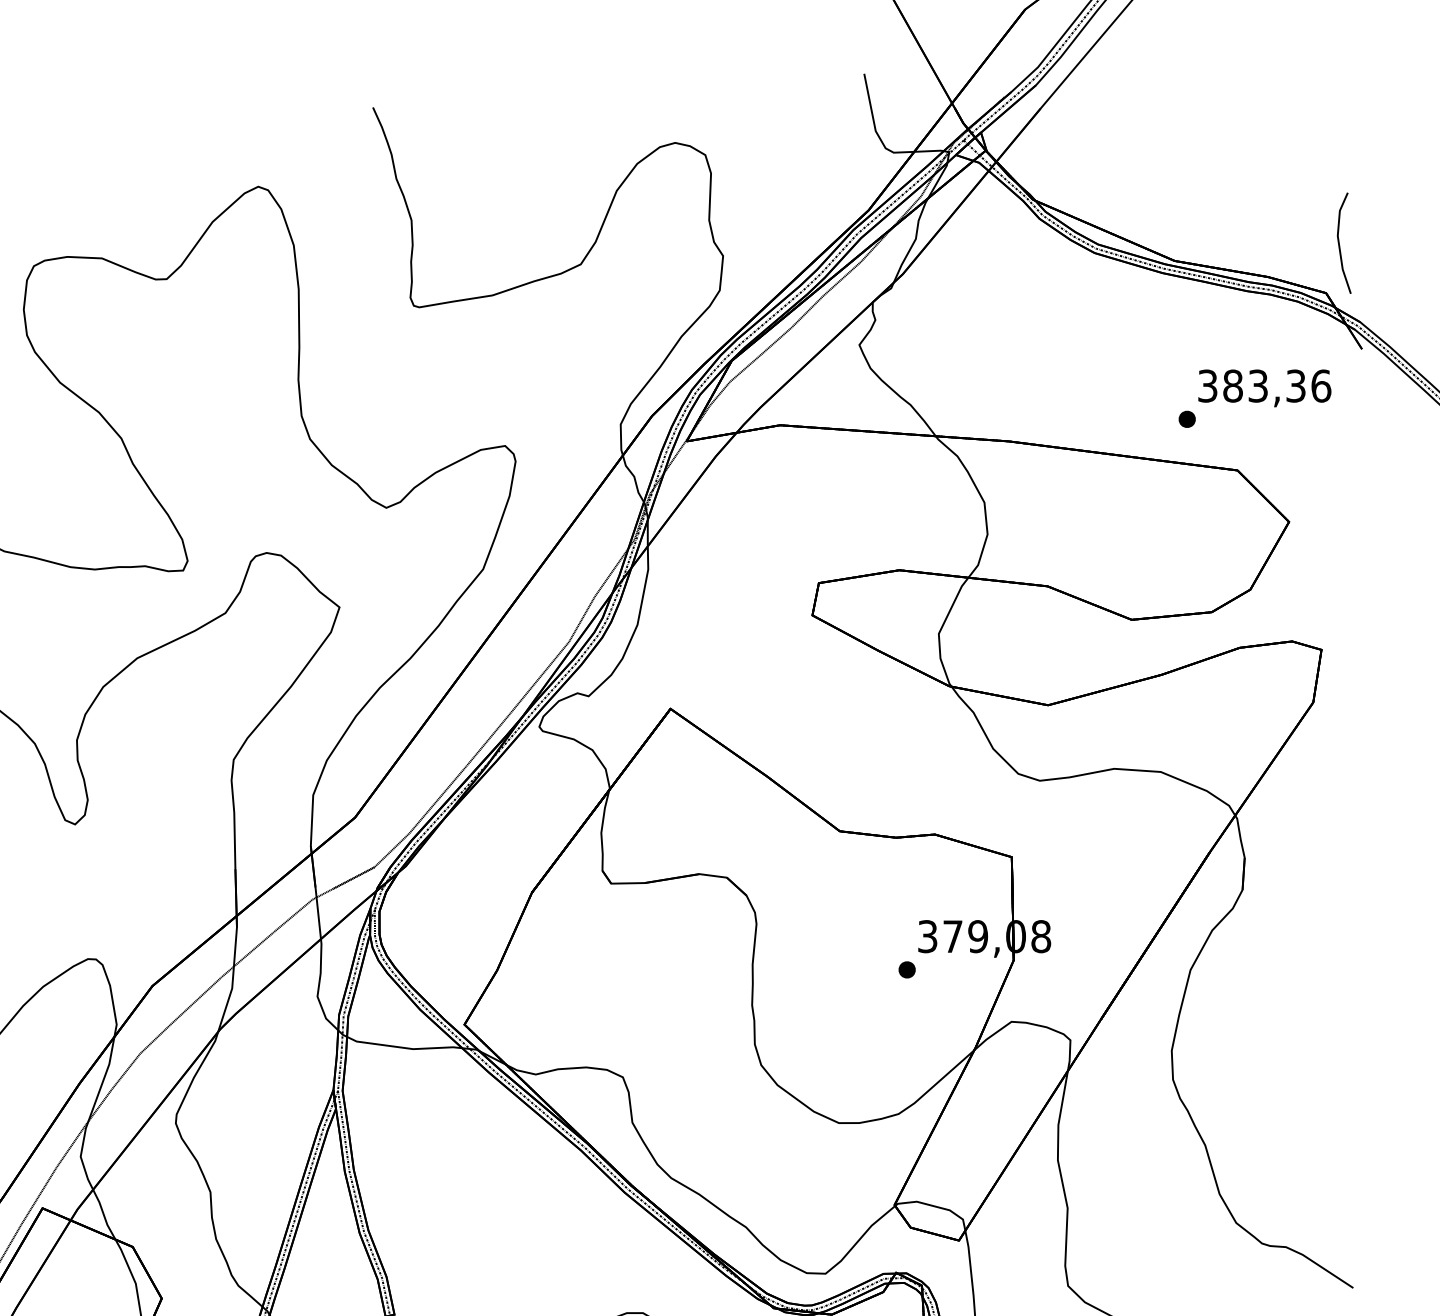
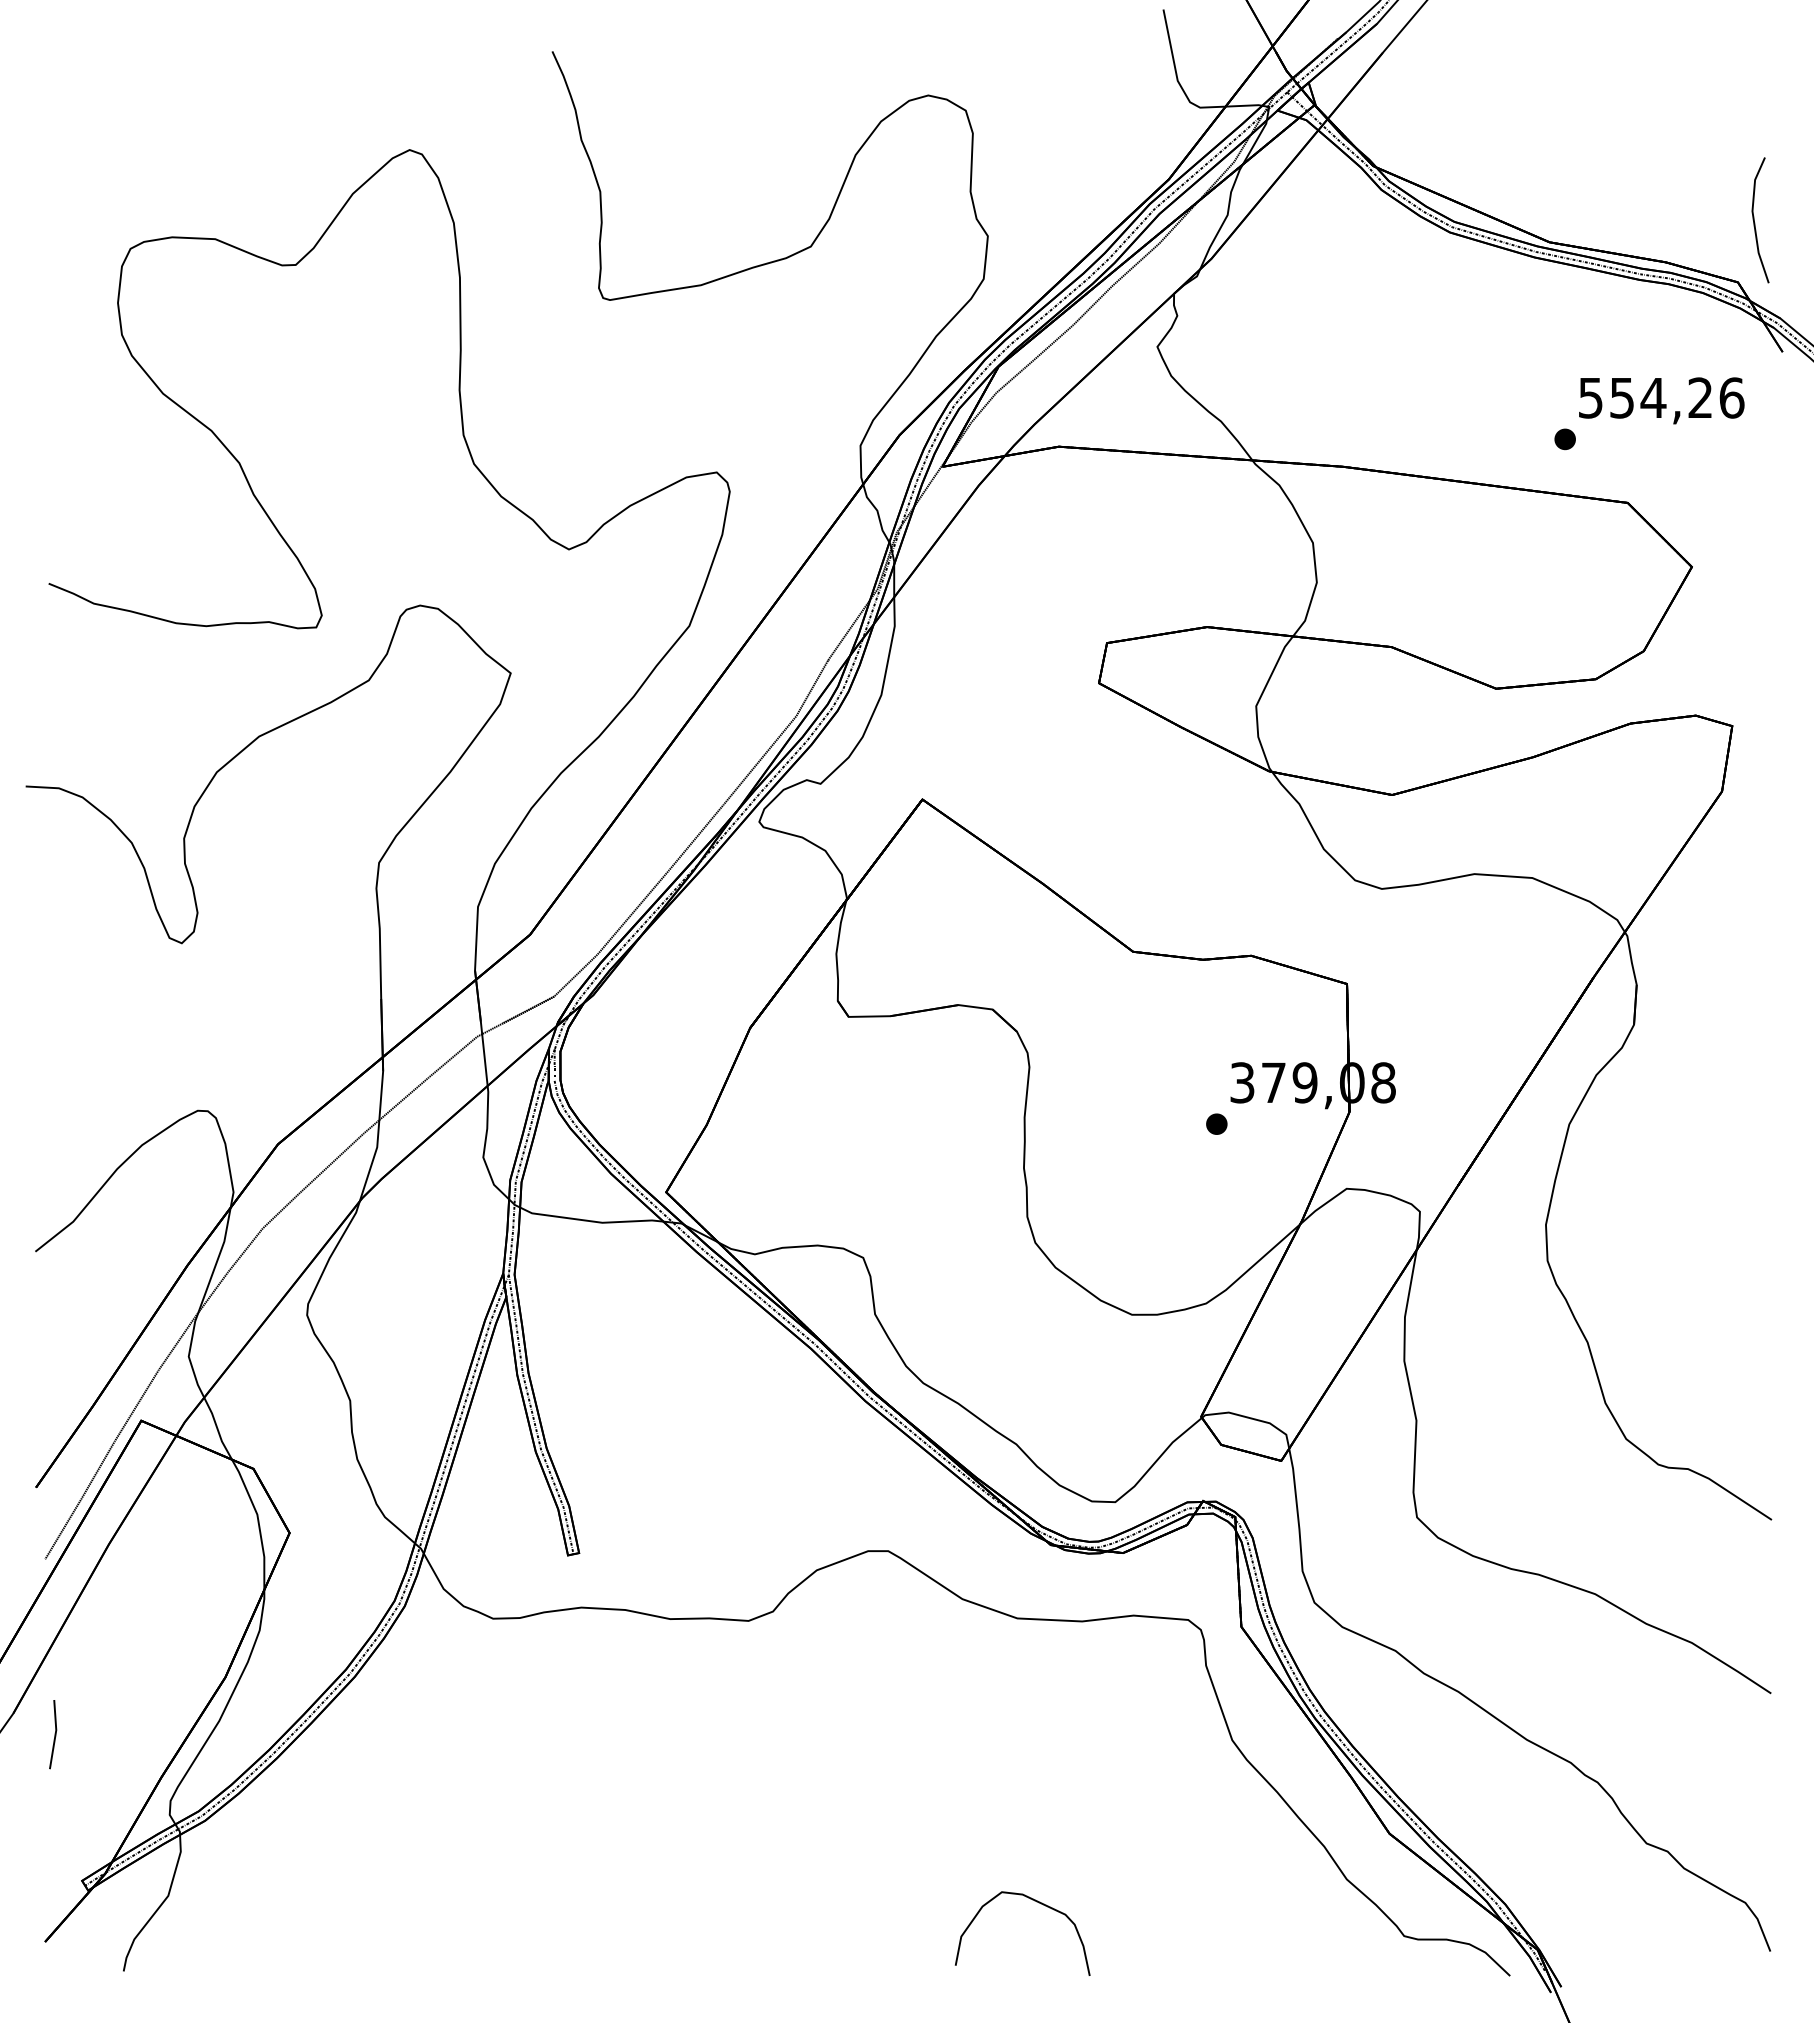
text: (1251, 385) -> (1645, 397), 383,36 -> 554,26

